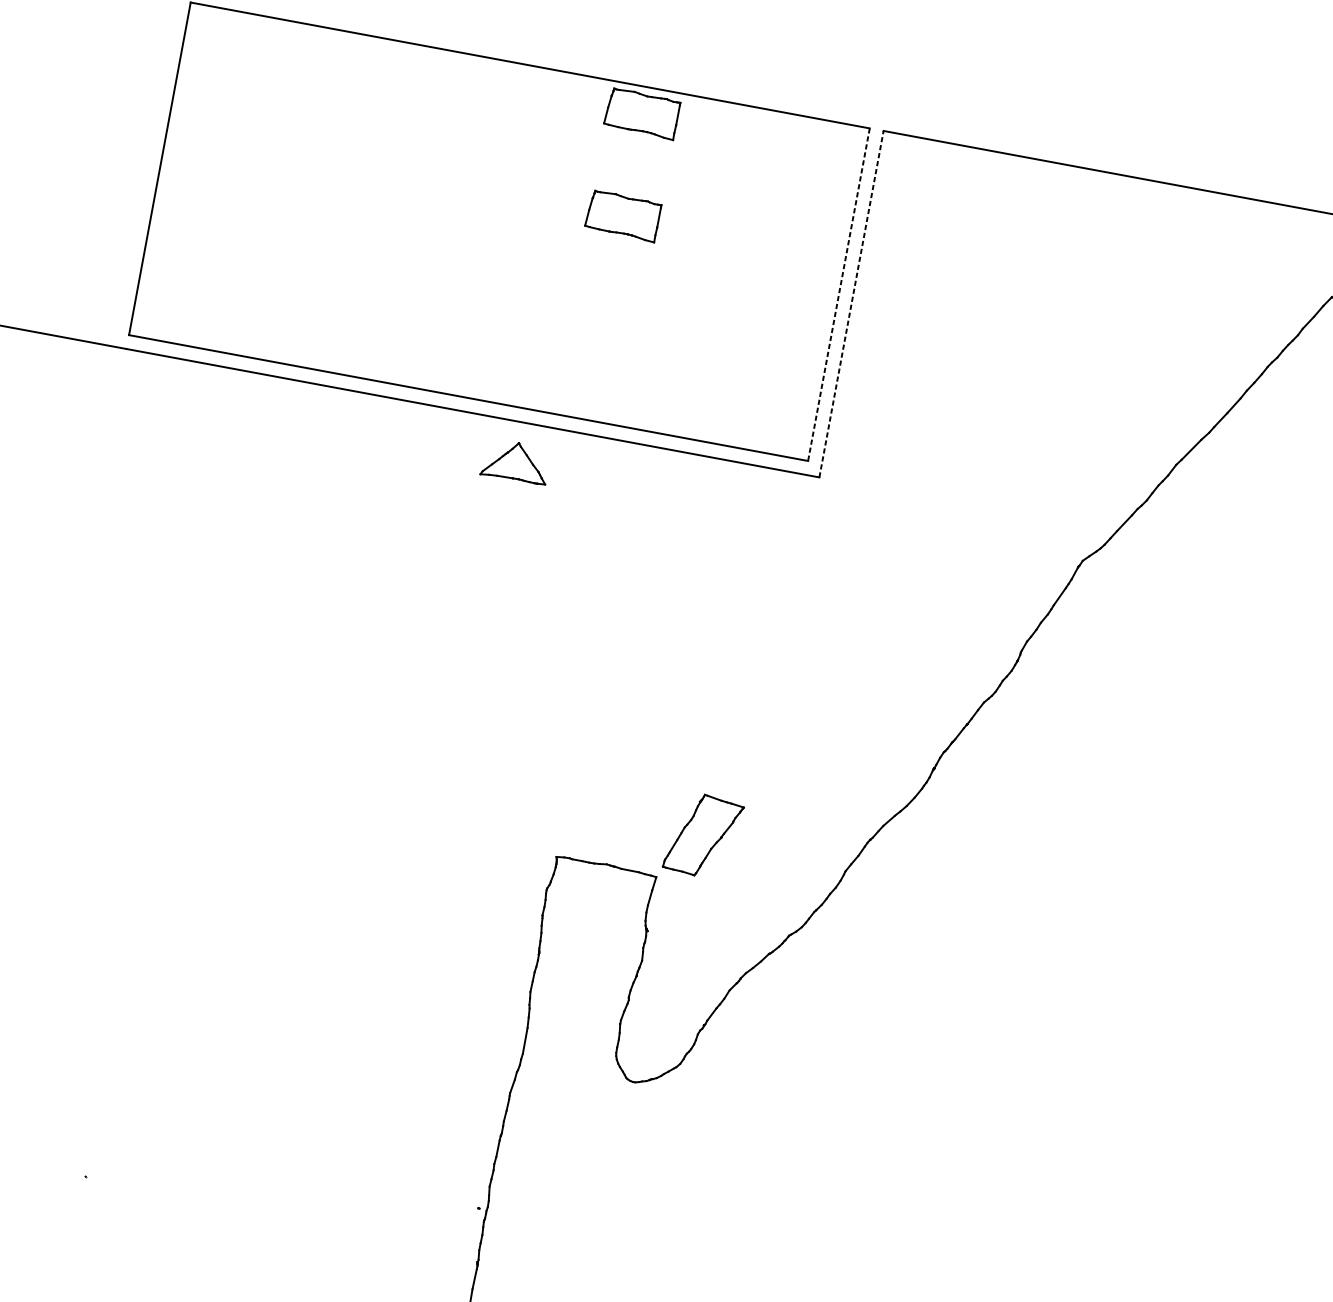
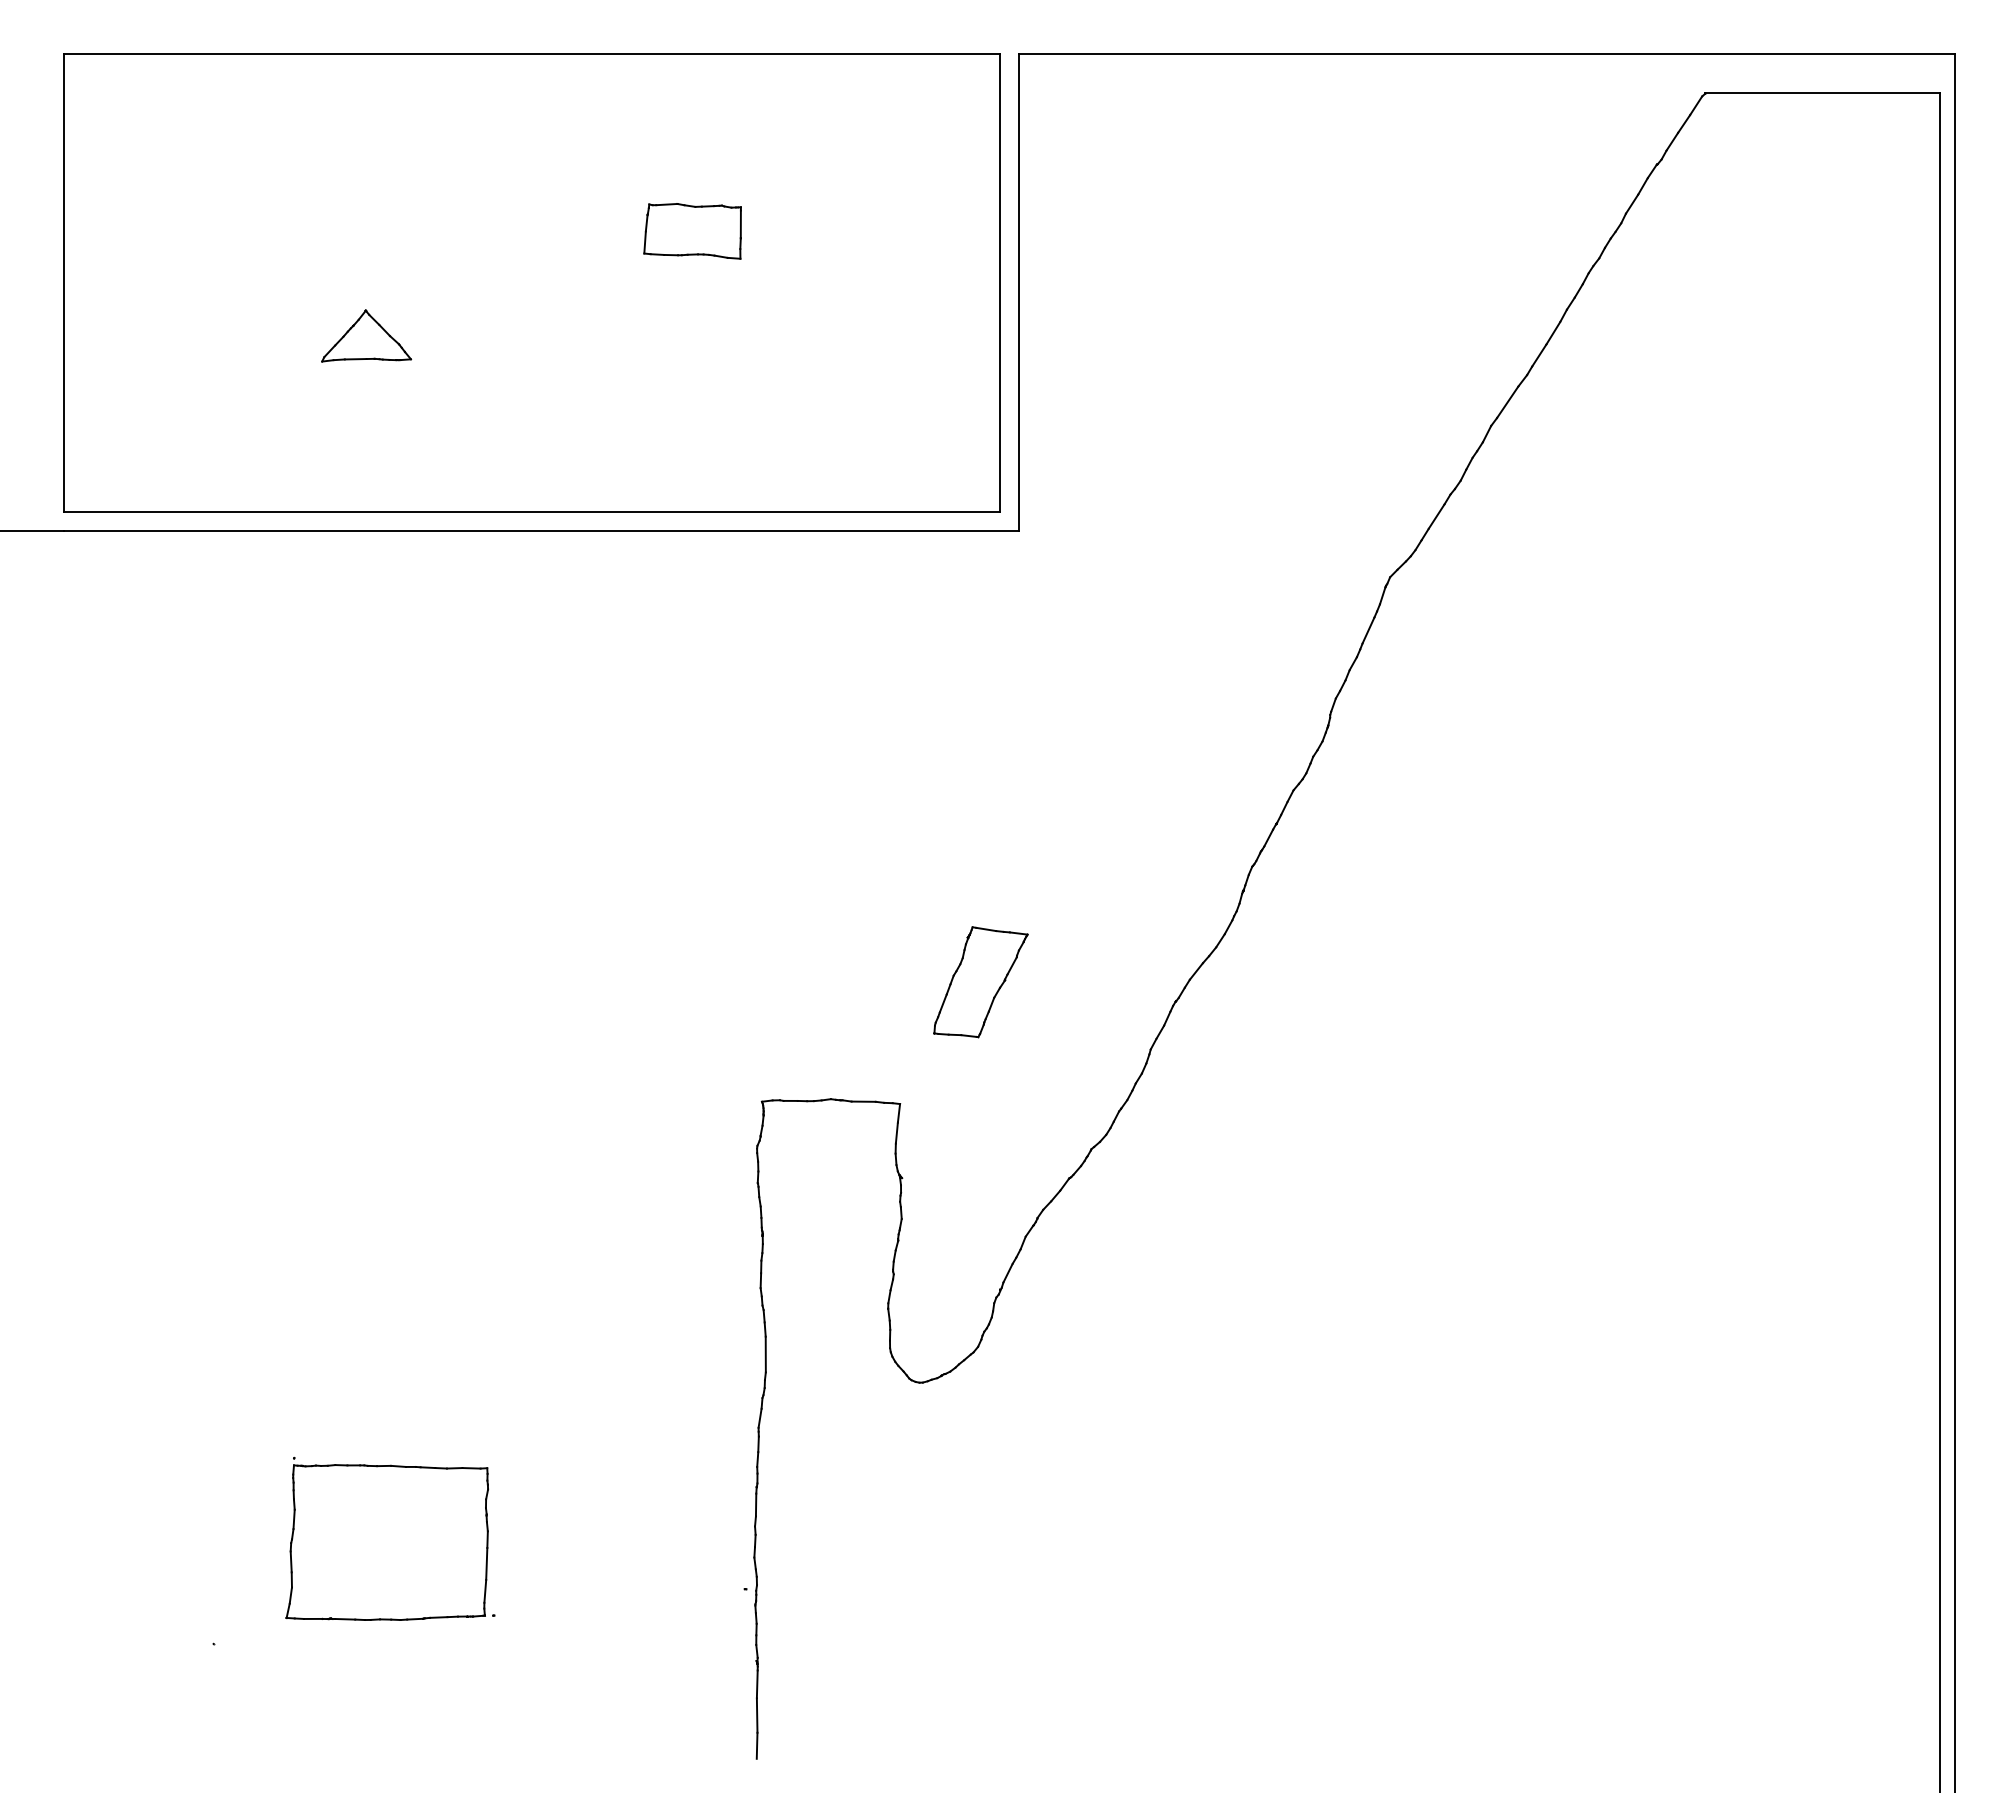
part: (642, 113) -> (692, 90), removed
line: (838, 295) -> (999, 283), dashed -> solid
line: (851, 304) -> (1018, 292), dashed -> solid
part: (516, 461) -> (366, 335), moved
part: (703, 835) -> (980, 982), moved
part: (228, 1123) -> (390, 1538), added

